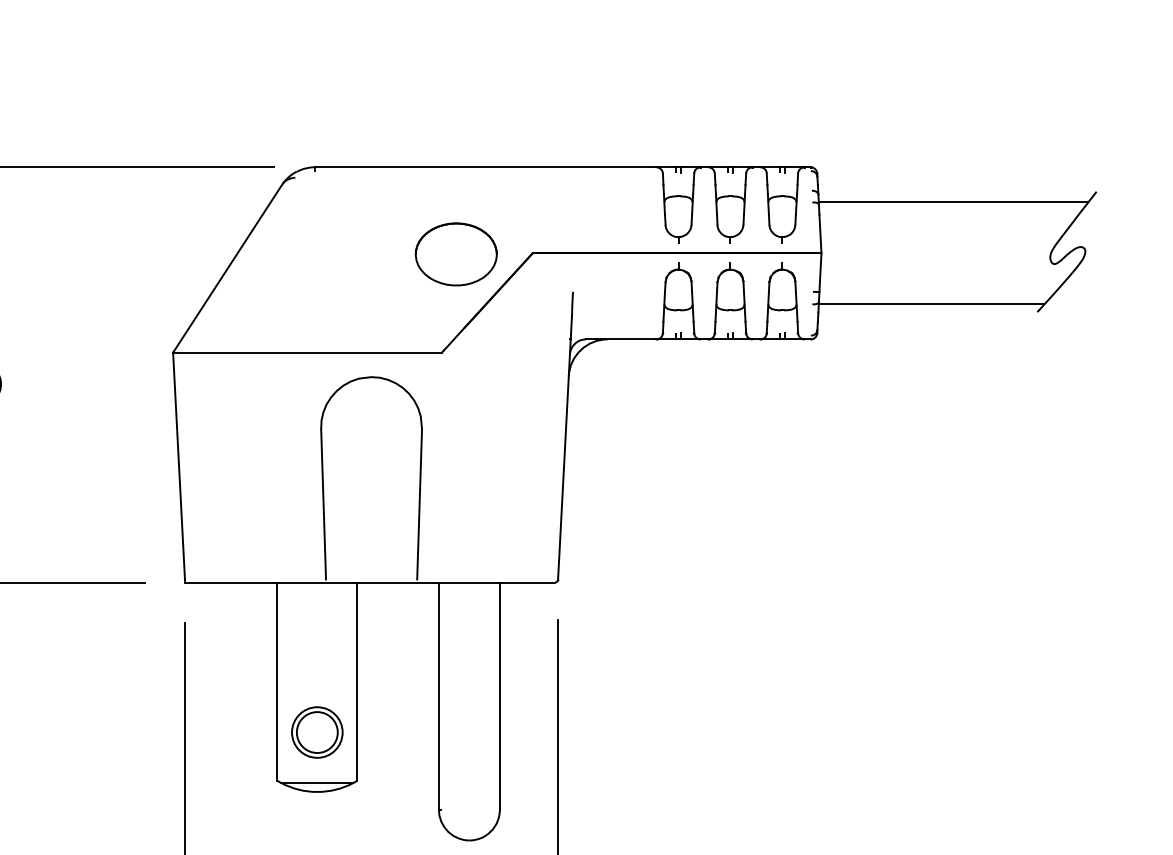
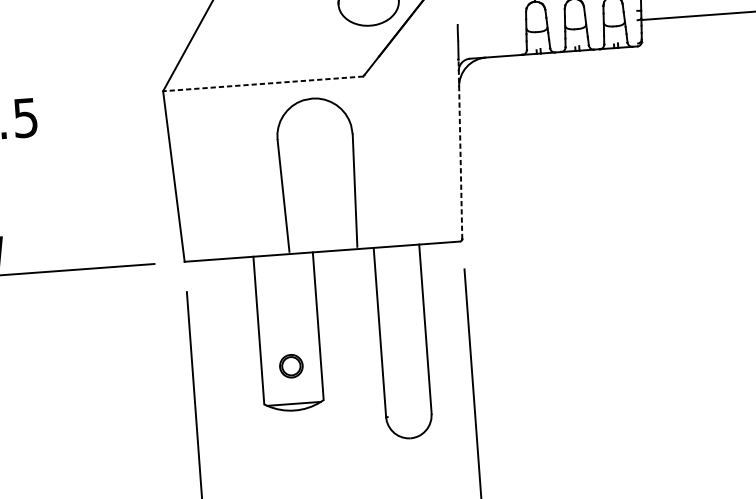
line: (306, 352) -> (262, 83), solid -> dashed
line: (564, 458) -> (460, 148), solid -> dashed
part: (317, 732) -> (291, 366), size x0.6

